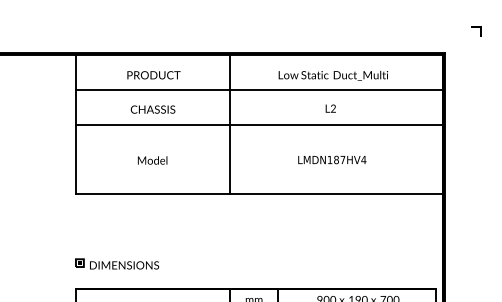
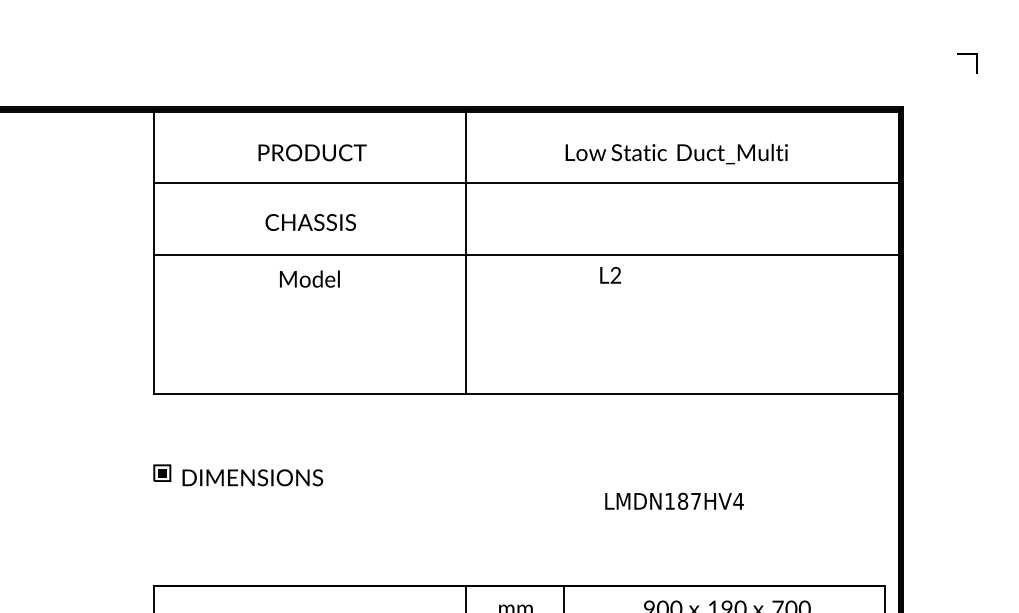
text: (330, 108) -> (609, 275), moved
text: (332, 159) -> (674, 500), moved
text: (152, 160) -> (309, 279), moved
part: (117, 263) -> (238, 473), moved

